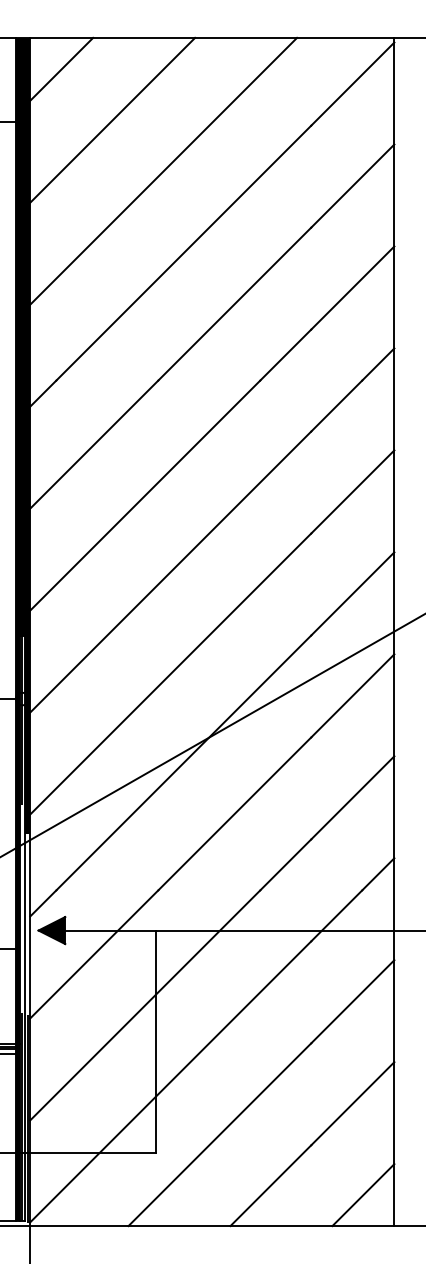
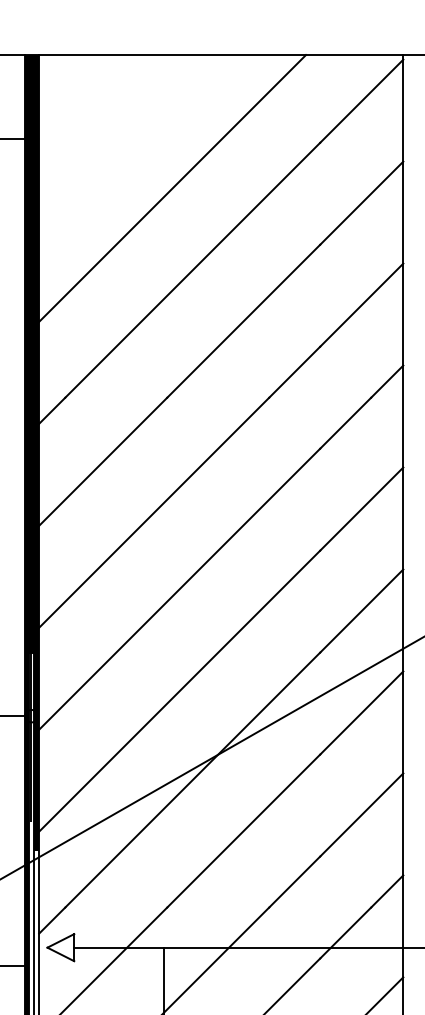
line: (61, 68) -> (70, 85), removed
line: (112, 119) -> (121, 136), removed
fill: (51, 930) -> (60, 947), removed

